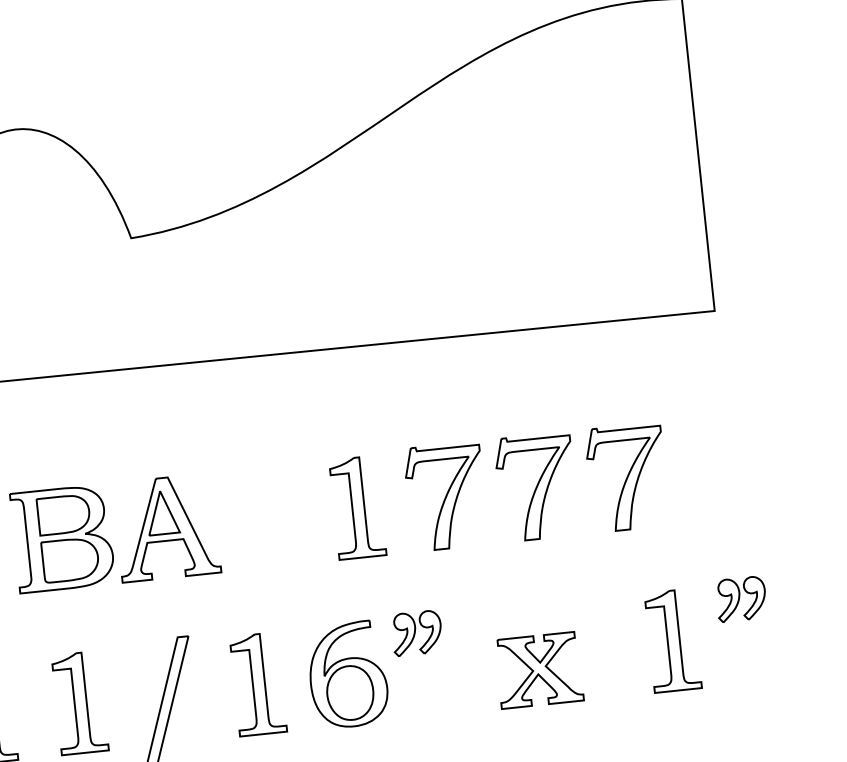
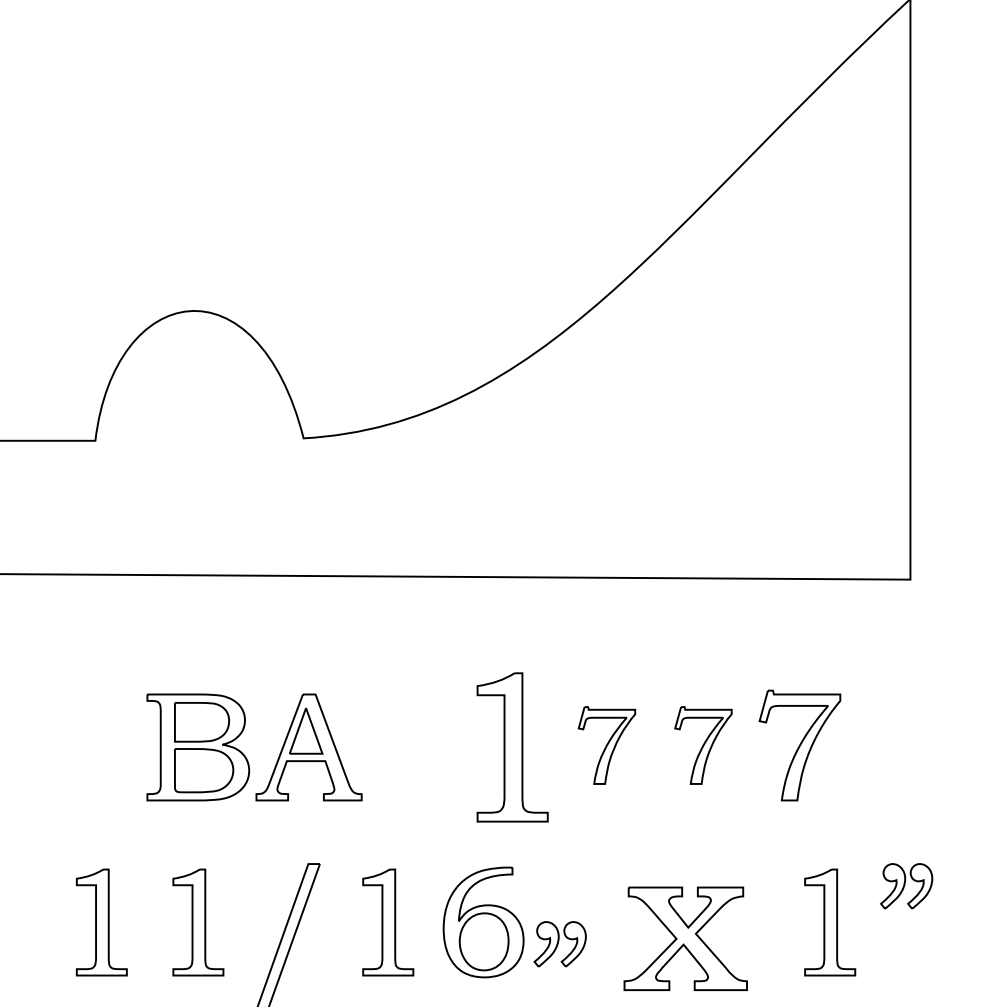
part: (536, 487) -> (703, 745), size x0.7
part: (445, 496) -> (606, 745), size x0.7
part: (357, 507) -> (512, 747), size x1.4
part: (416, 633) -> (559, 944), moved
part: (538, 670) -> (685, 938), size x1.4

